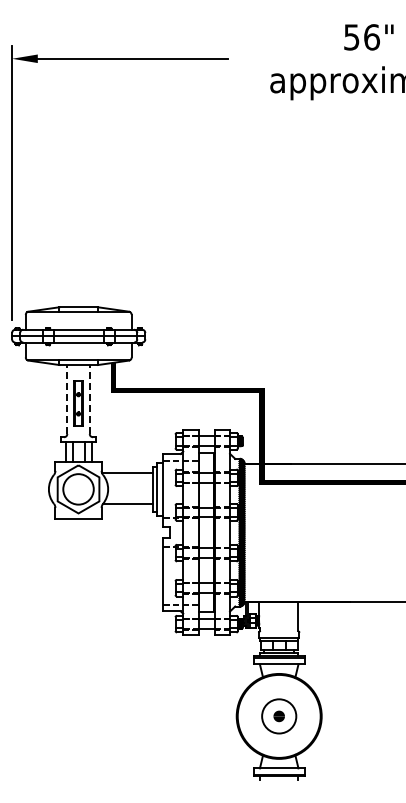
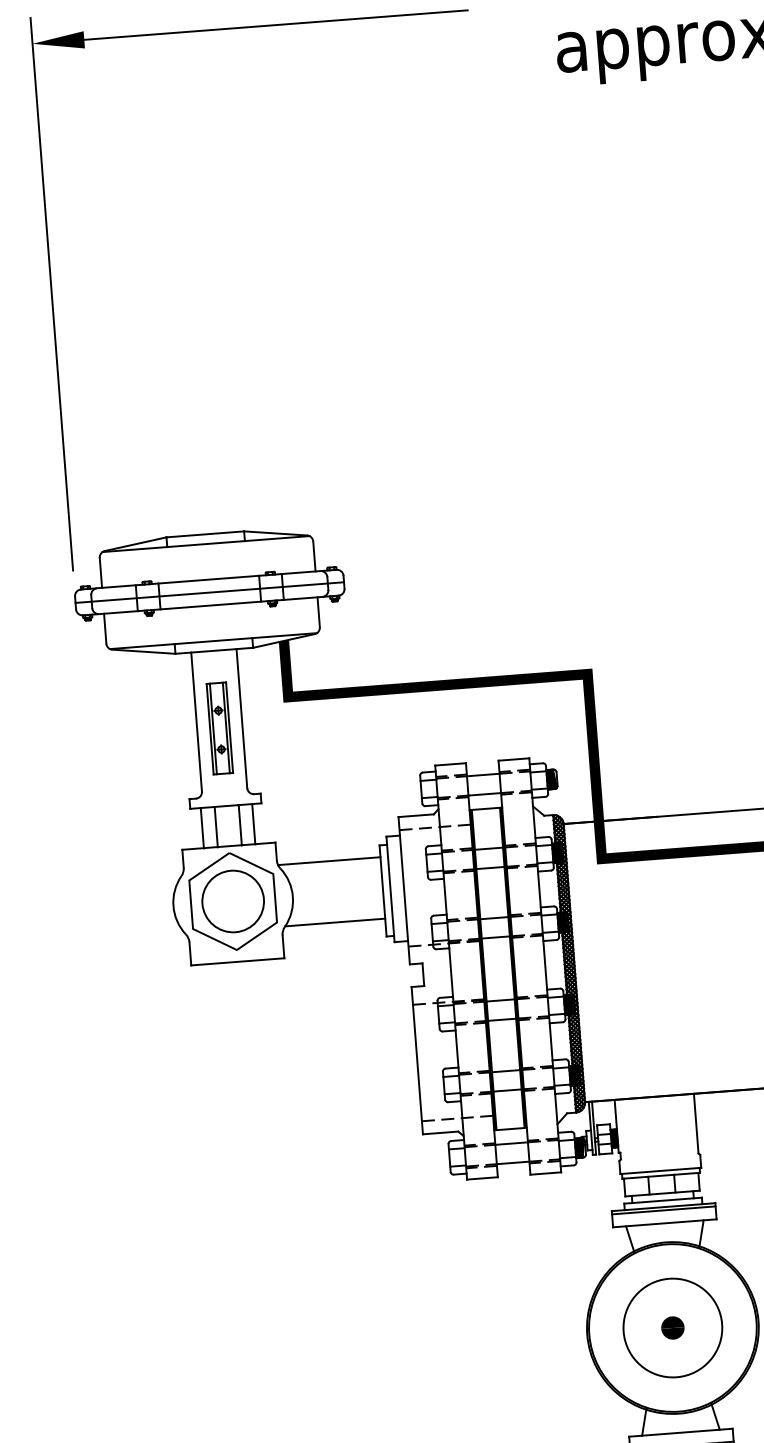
line: (67, 399) -> (196, 722), dashed -> solid
line: (89, 399) -> (241, 718), dashed -> solid
circle: (278, 715) -> (671, 1326), size x1.43

